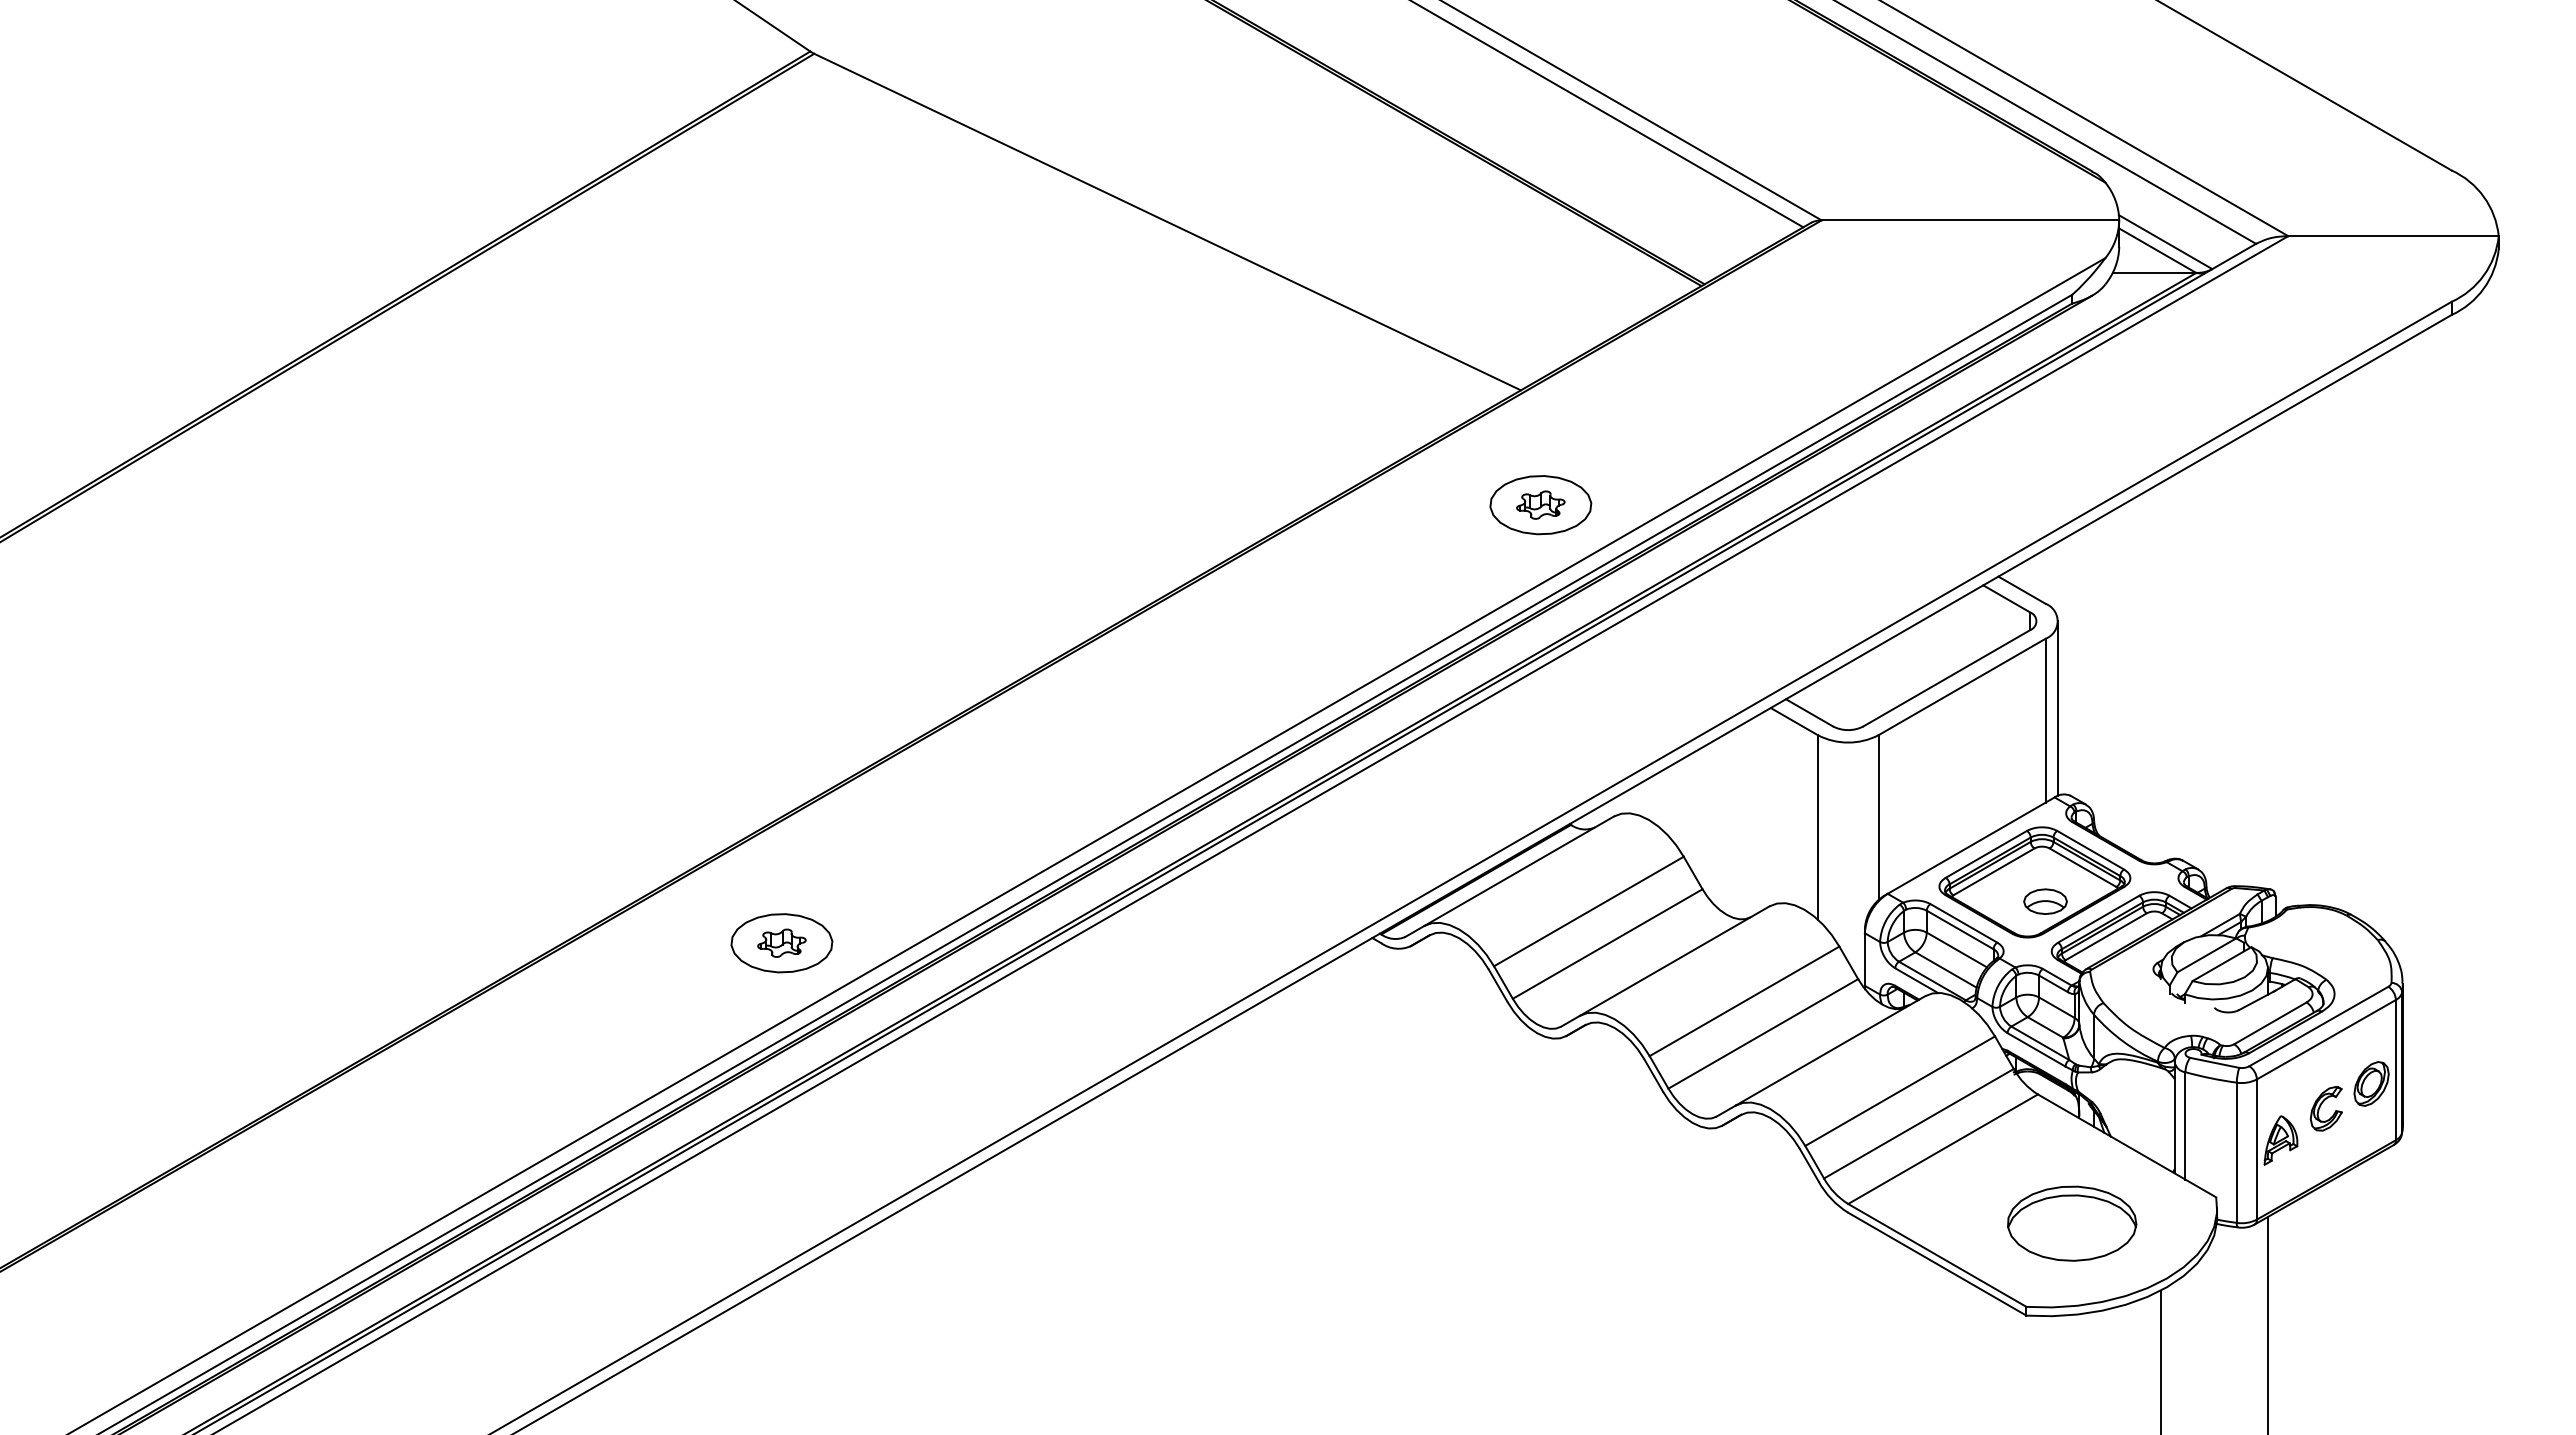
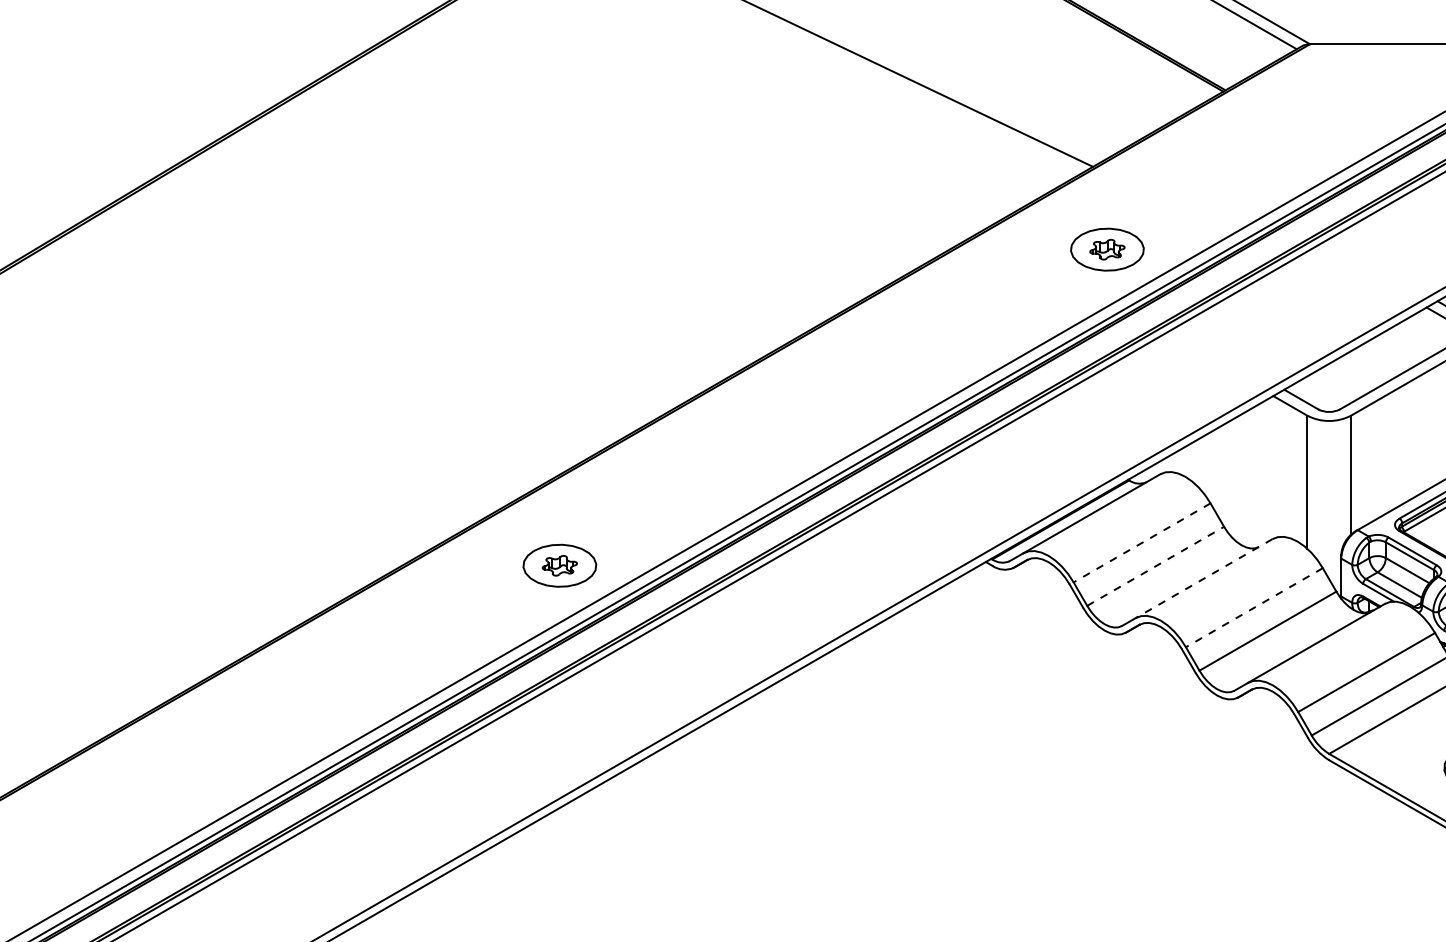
line: (1588, 911) -> (1141, 542), solid -> dashed
line: (1607, 944) -> (1155, 566), solid -> dashed
line: (1674, 961) -> (1203, 578), solid -> dashed
line: (1744, 1001) -> (1254, 607), solid -> dashed

